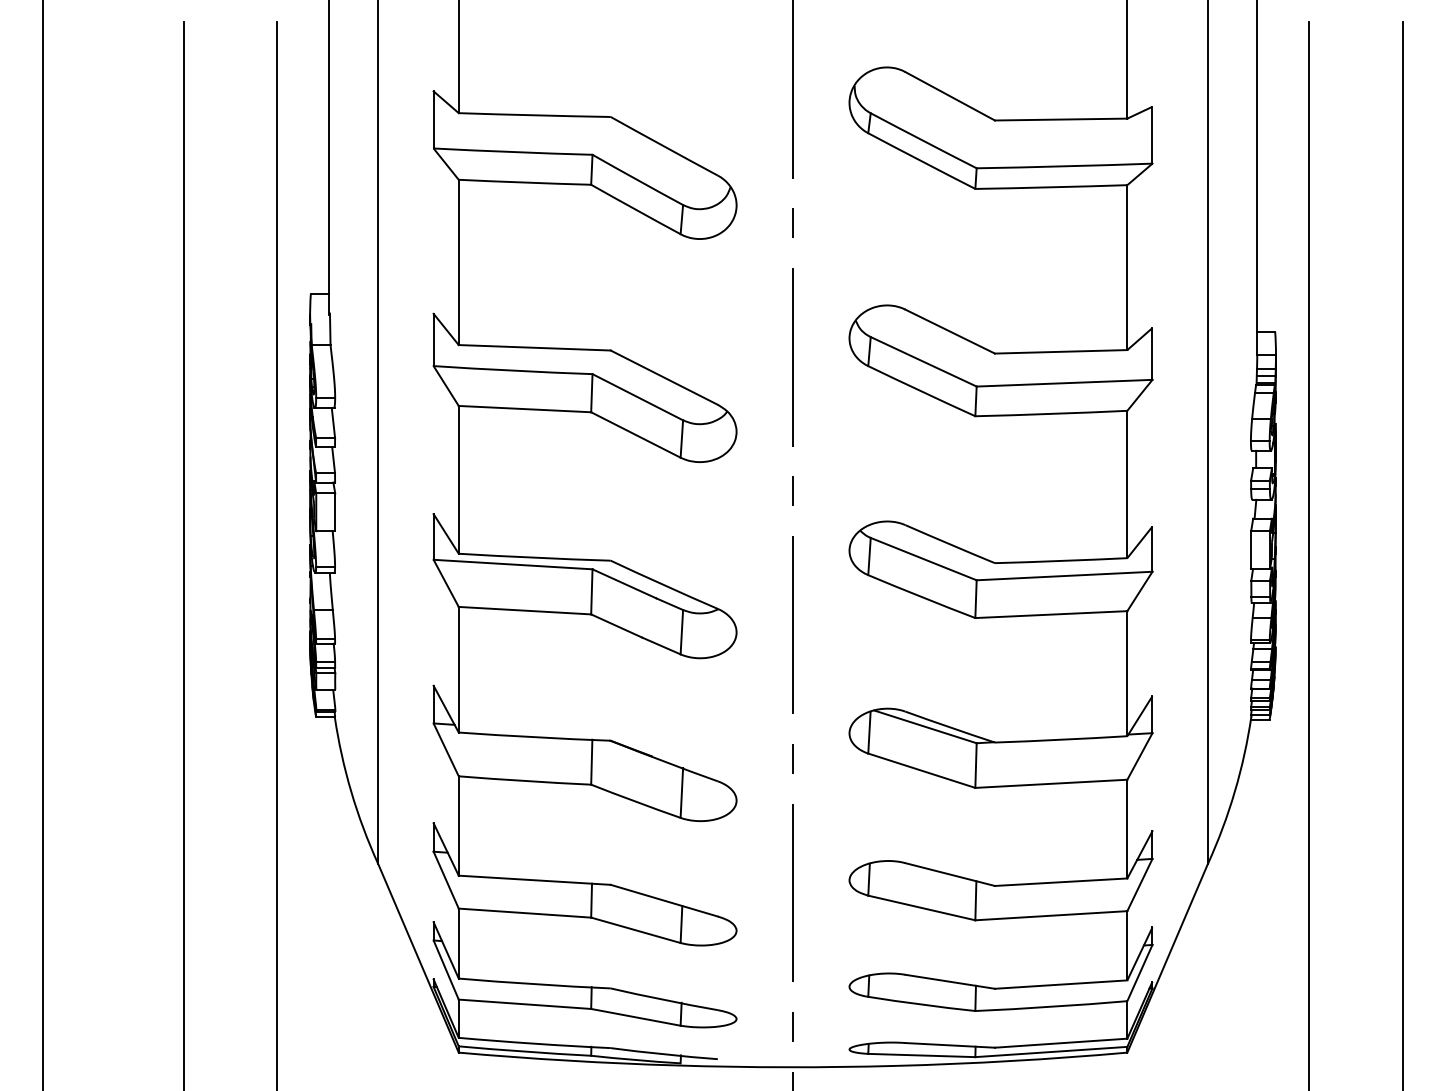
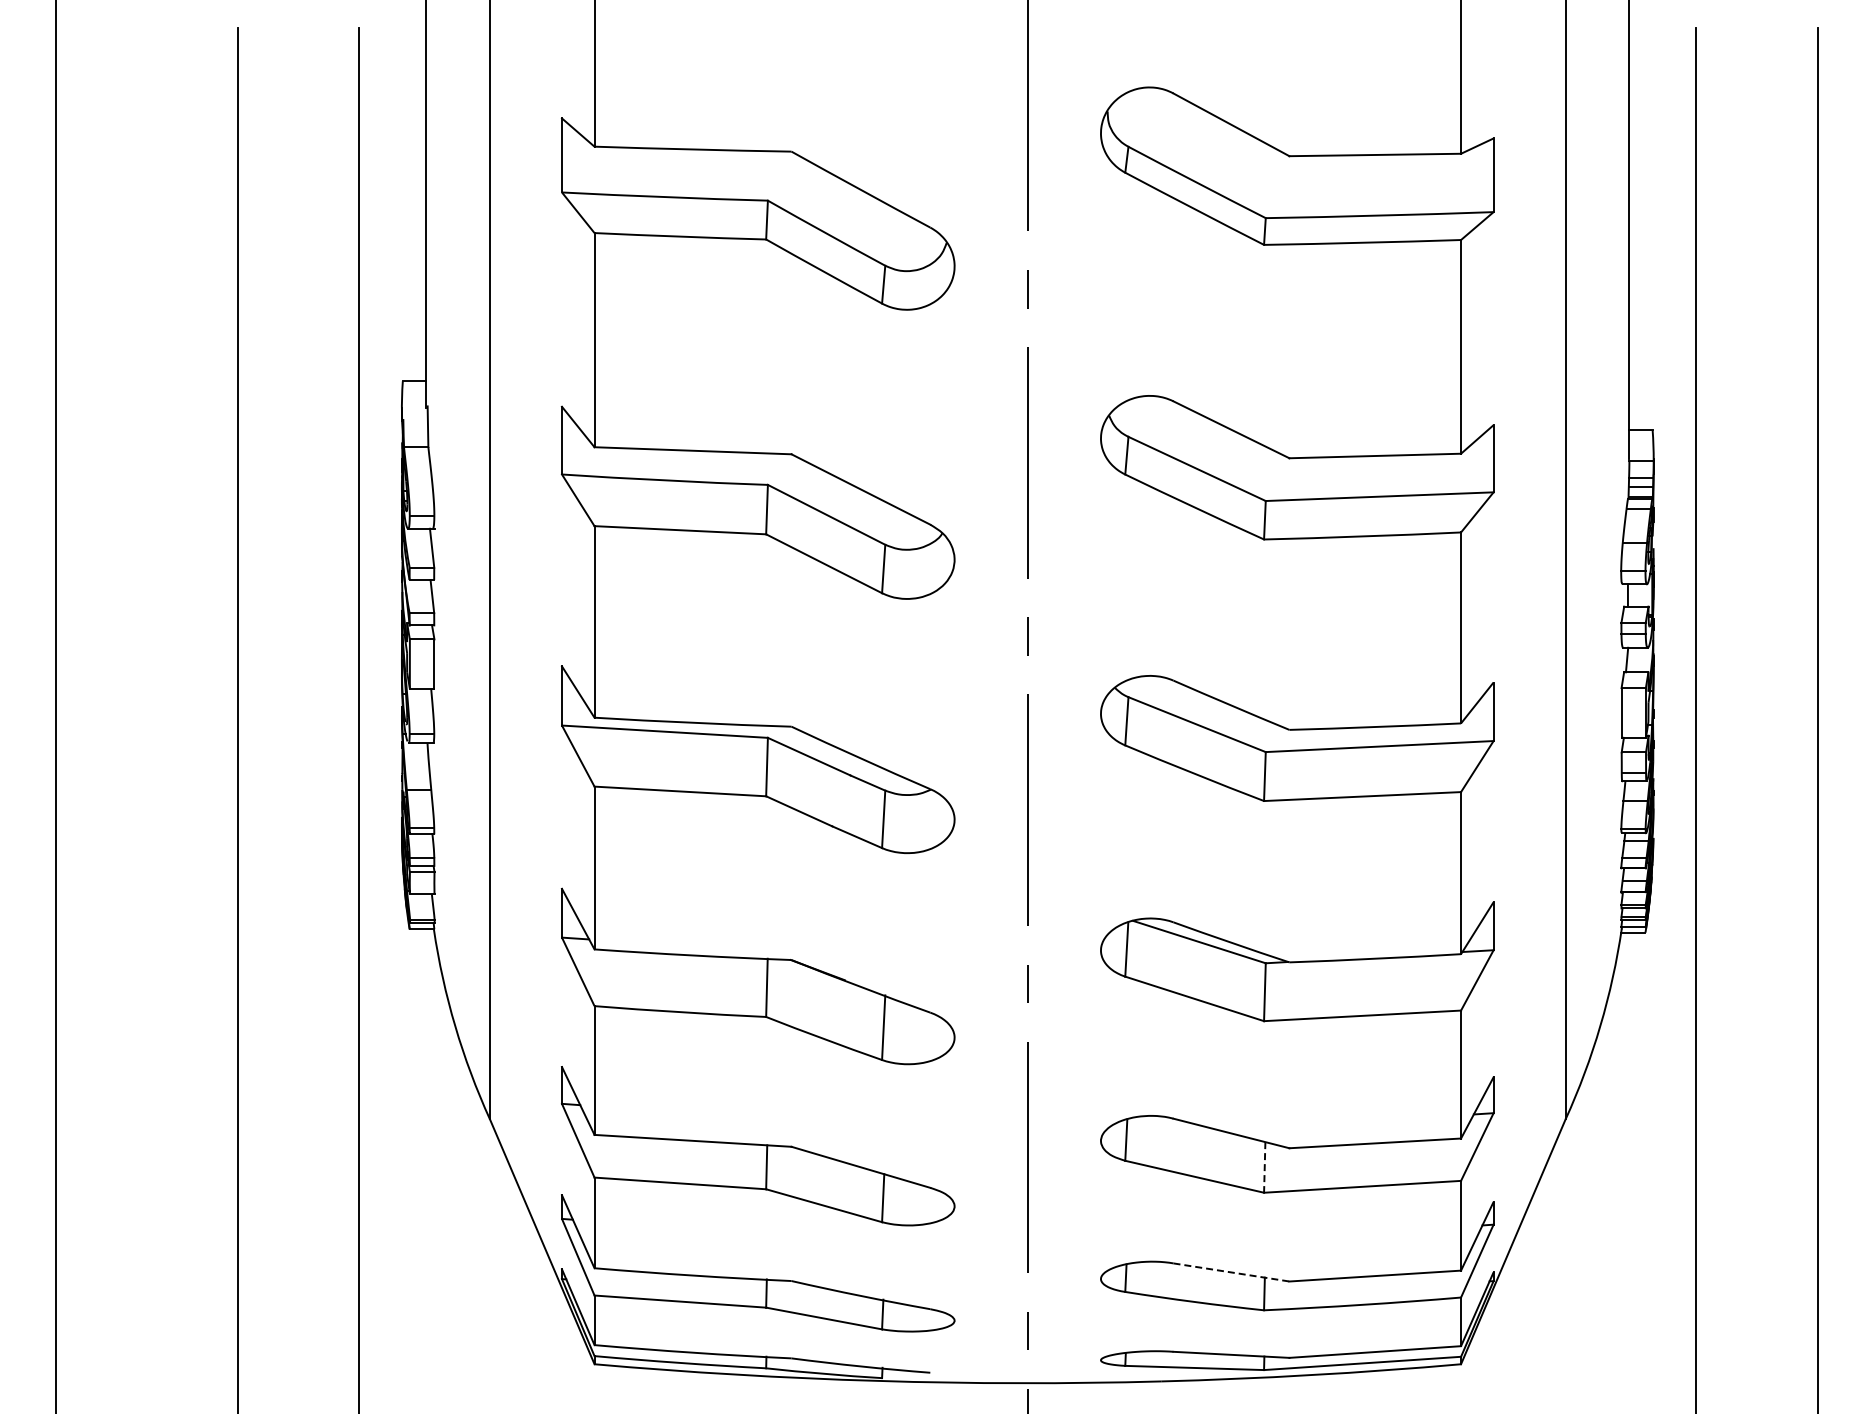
line: (975, 900) -> (1264, 1167), solid -> dashed
line: (950, 981) -> (1231, 1272), solid -> dashed

